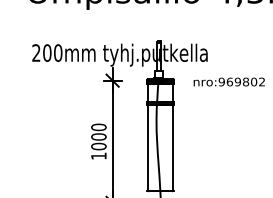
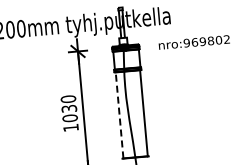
text: (98, 136) -> (68, 108), 1000 -> 1030
line: (148, 147) -> (119, 114), solid -> dashed

